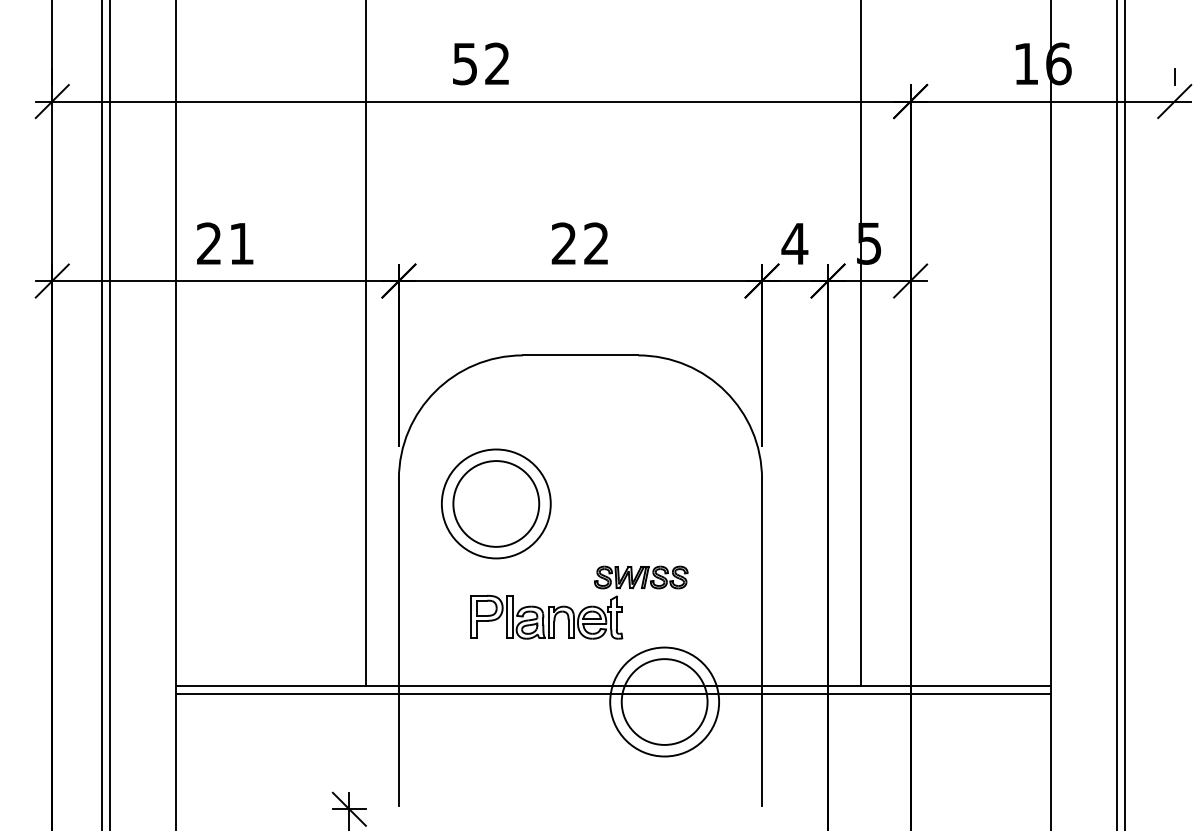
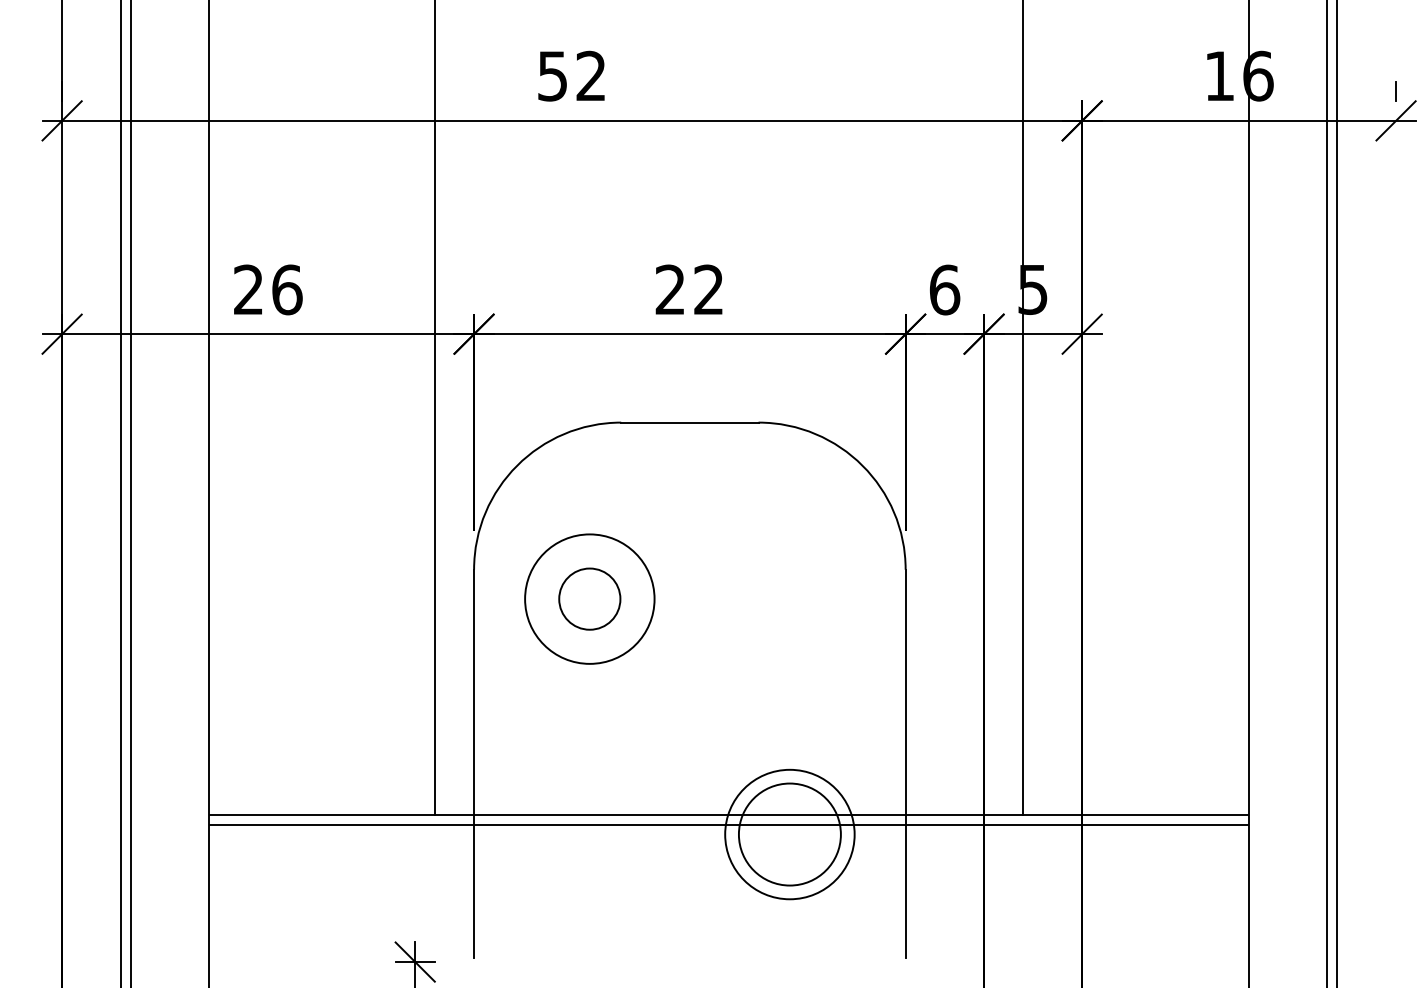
text: (241, 243) -> (286, 289), 21 -> 26
text: (794, 243) -> (944, 289), 4 -> 6
circle: (496, 503) -> (590, 598), size x0.6
part: (584, 607) -> (694, 722), removed

